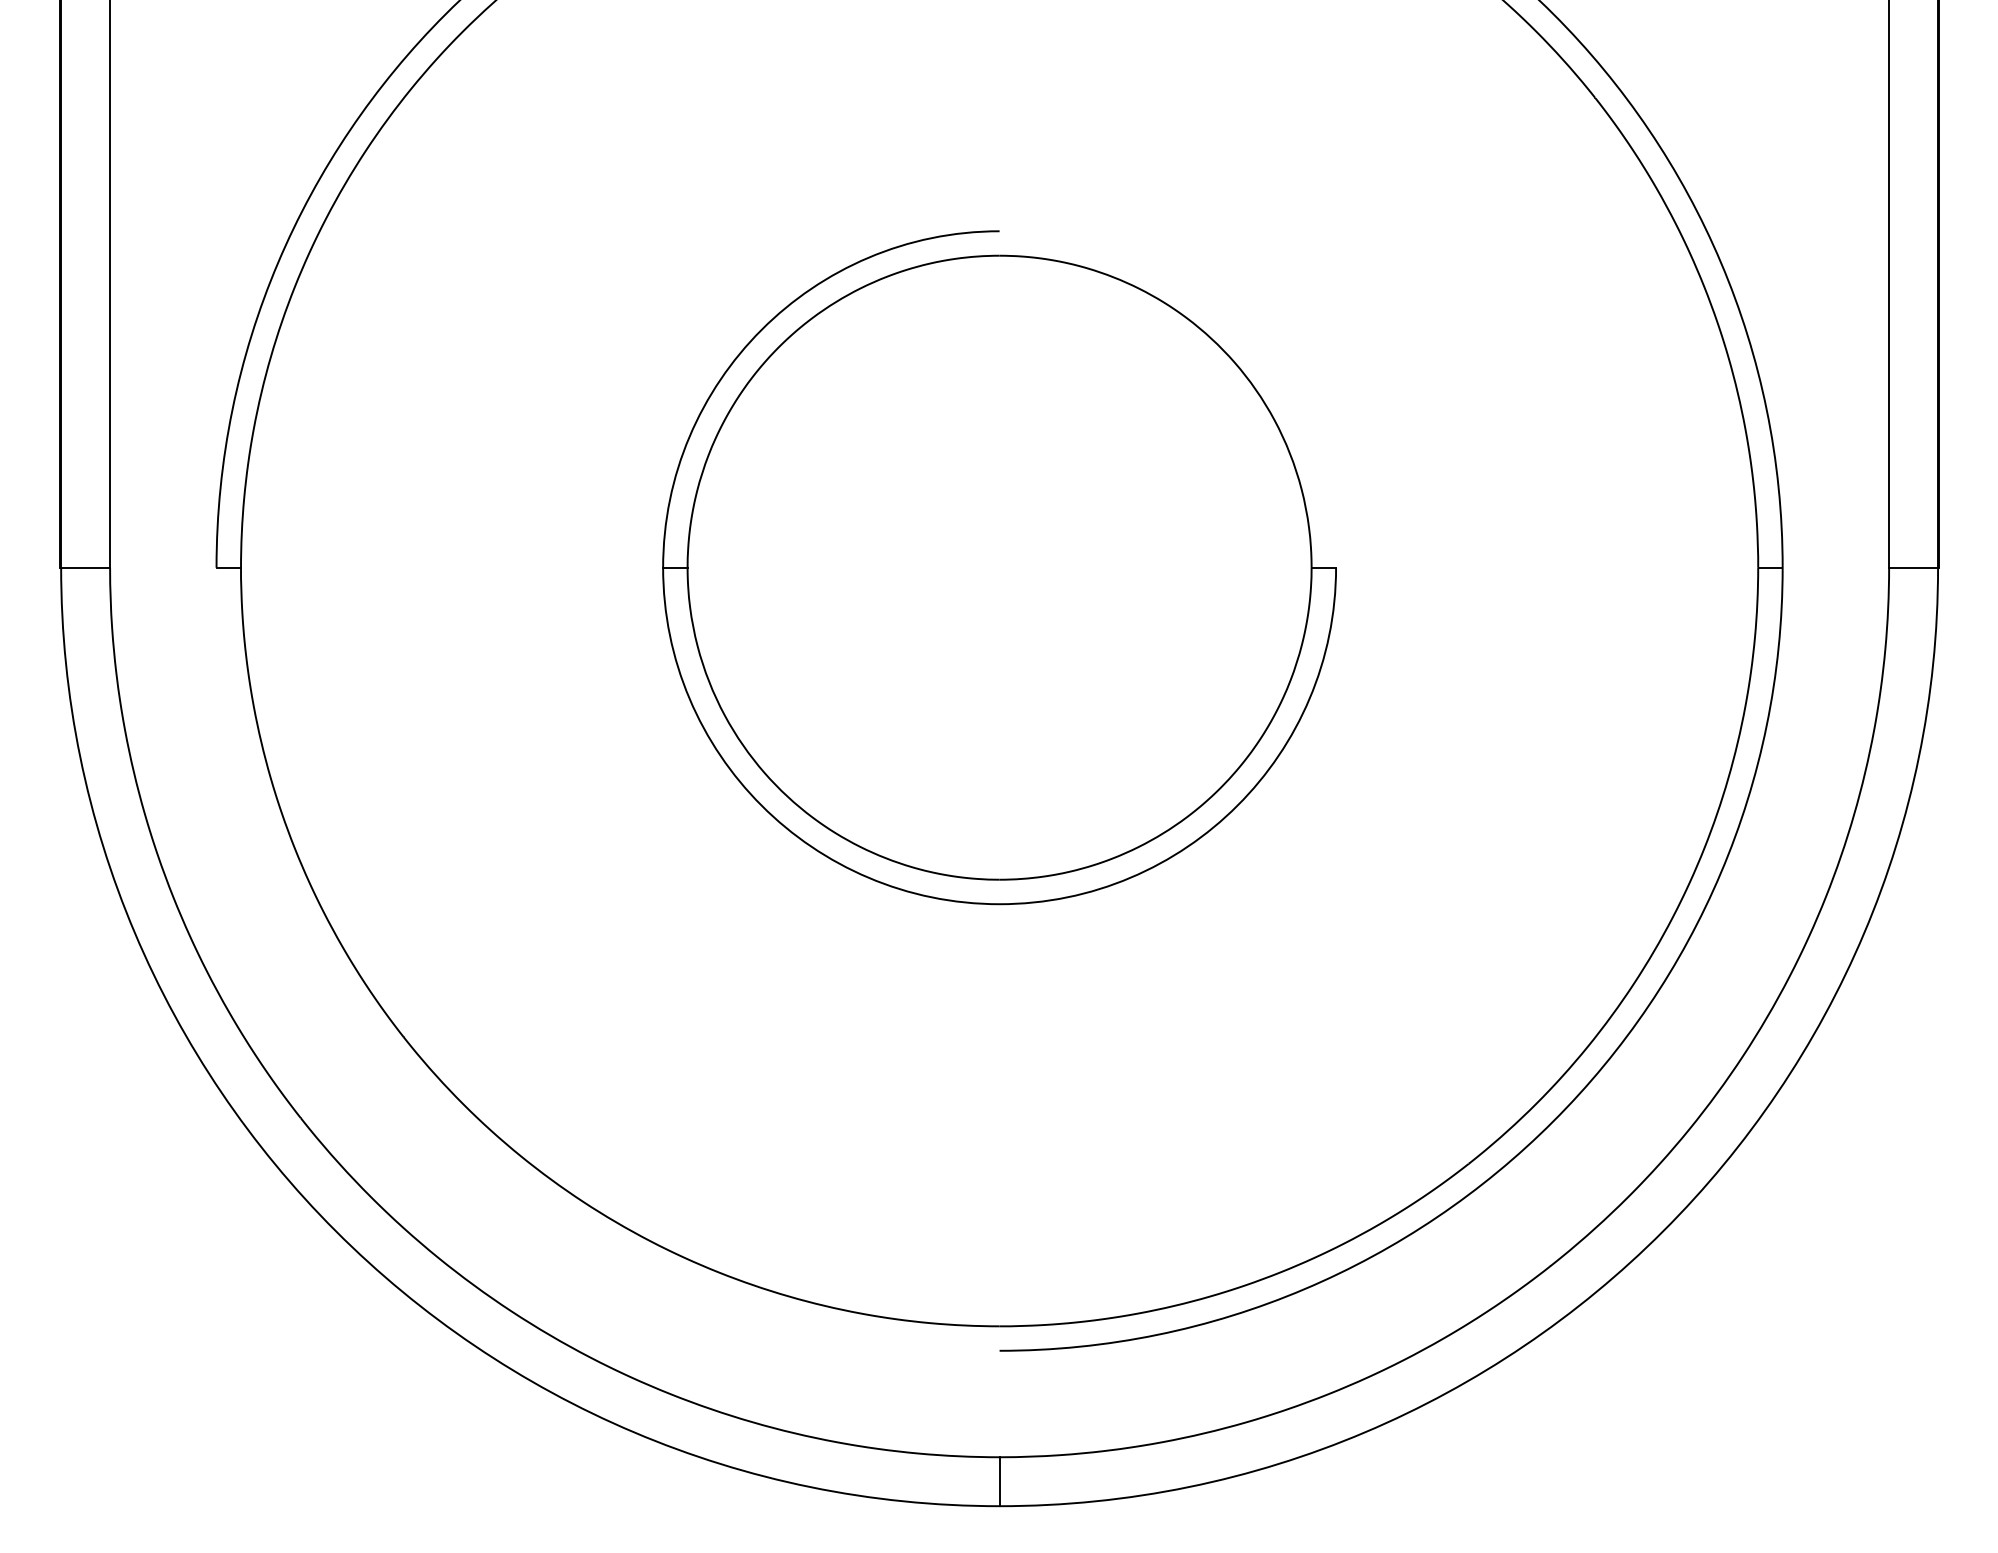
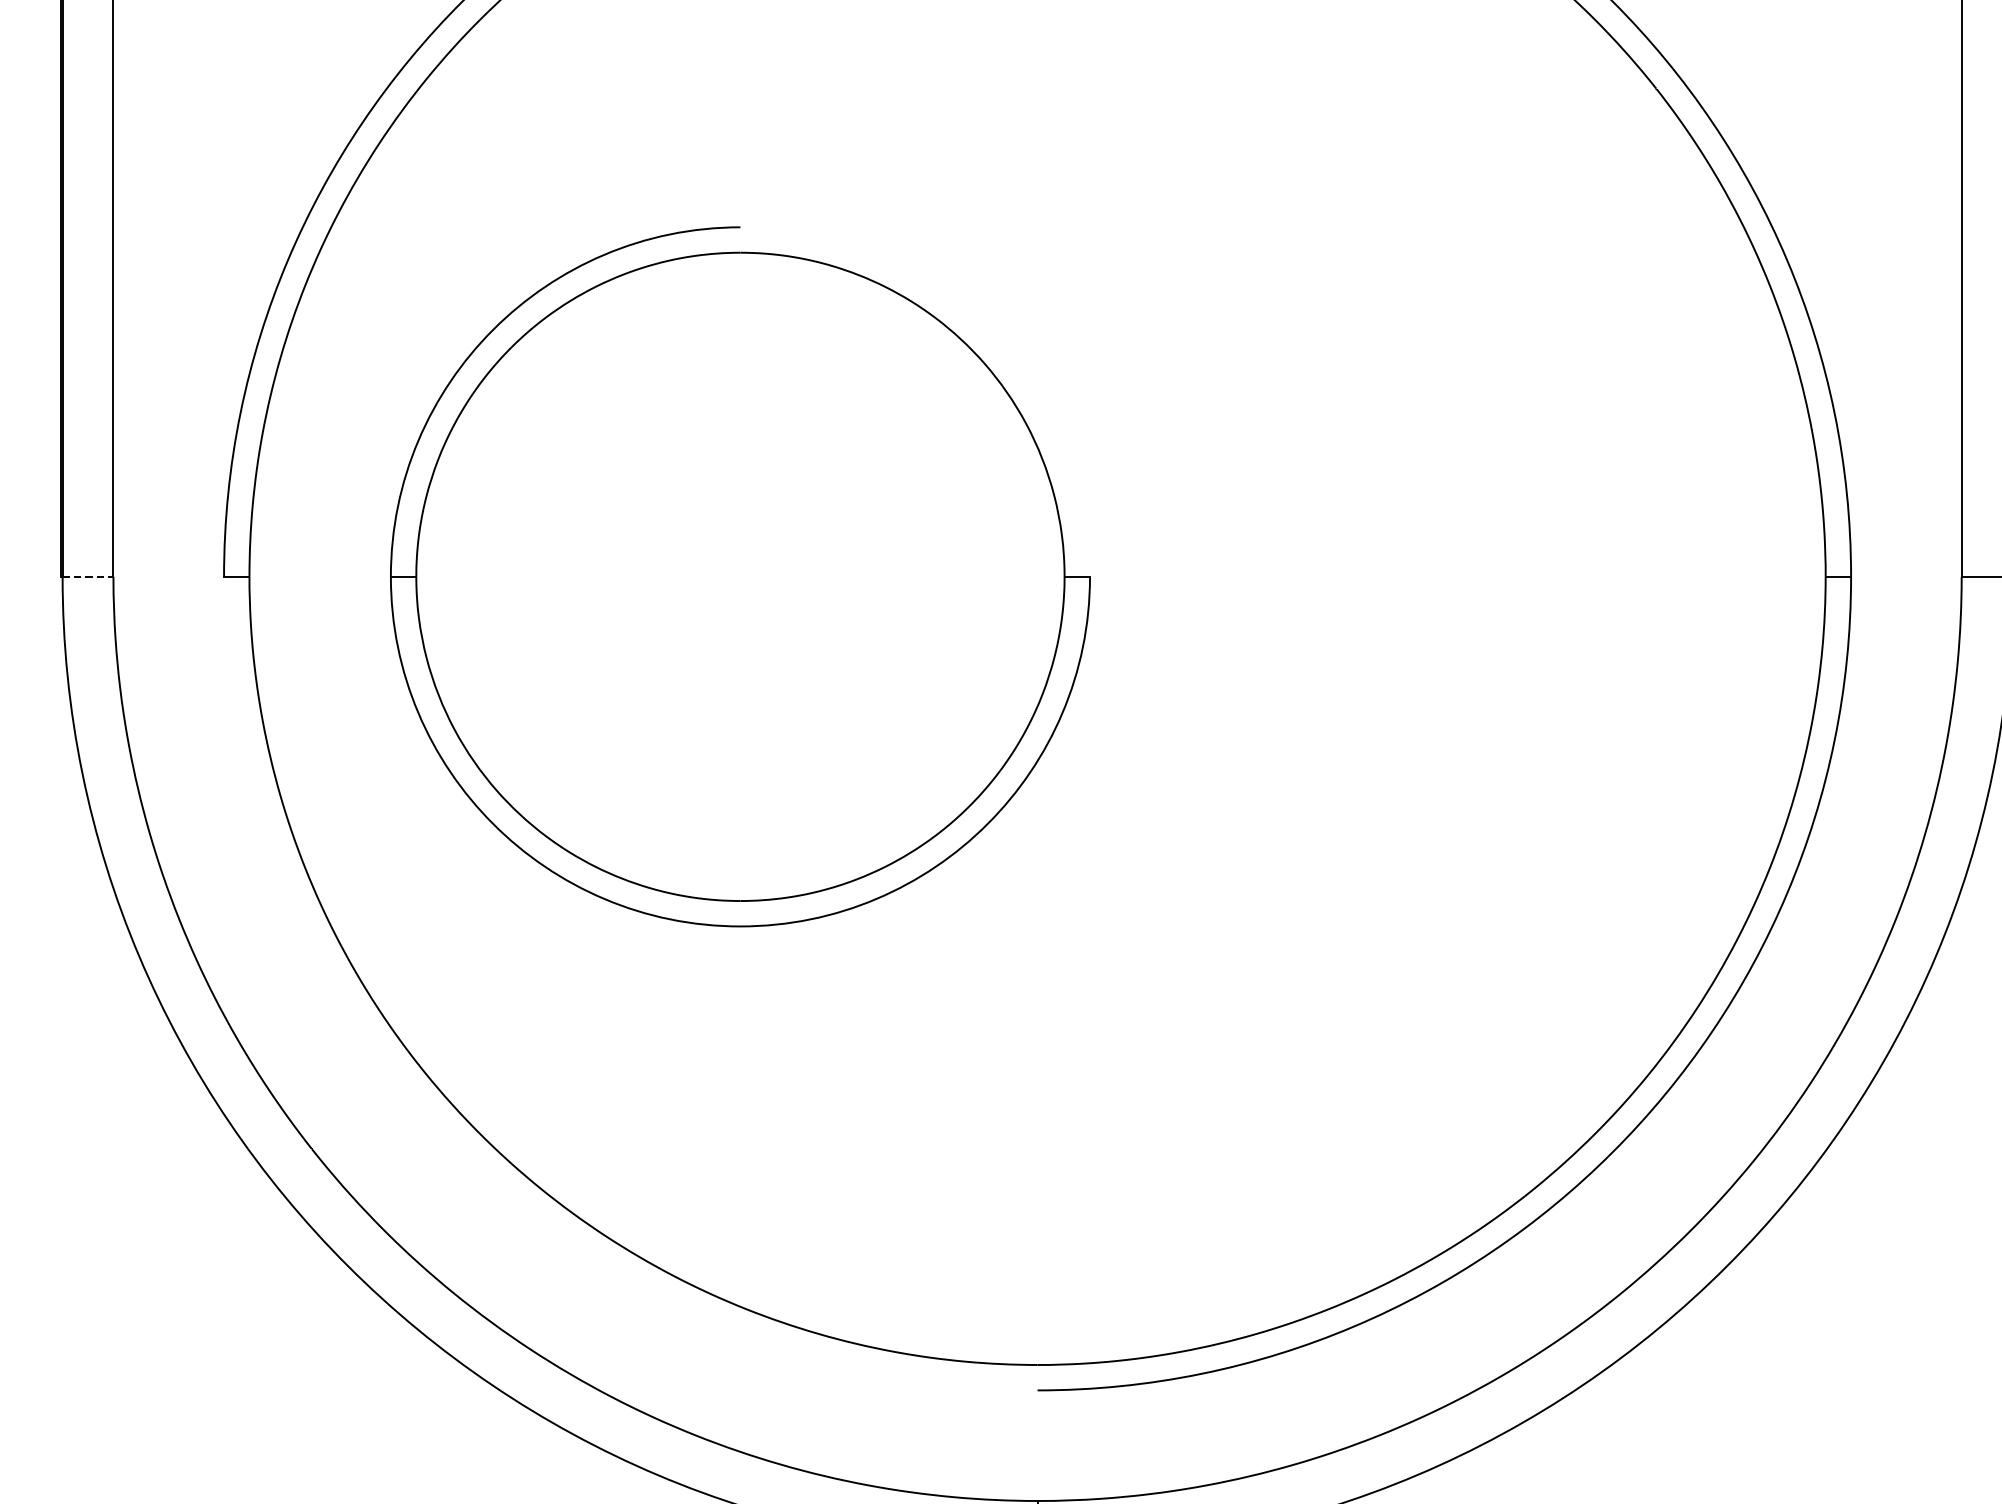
line: (86, 567) -> (88, 576), solid -> dashed
part: (999, 567) -> (740, 576), moved

